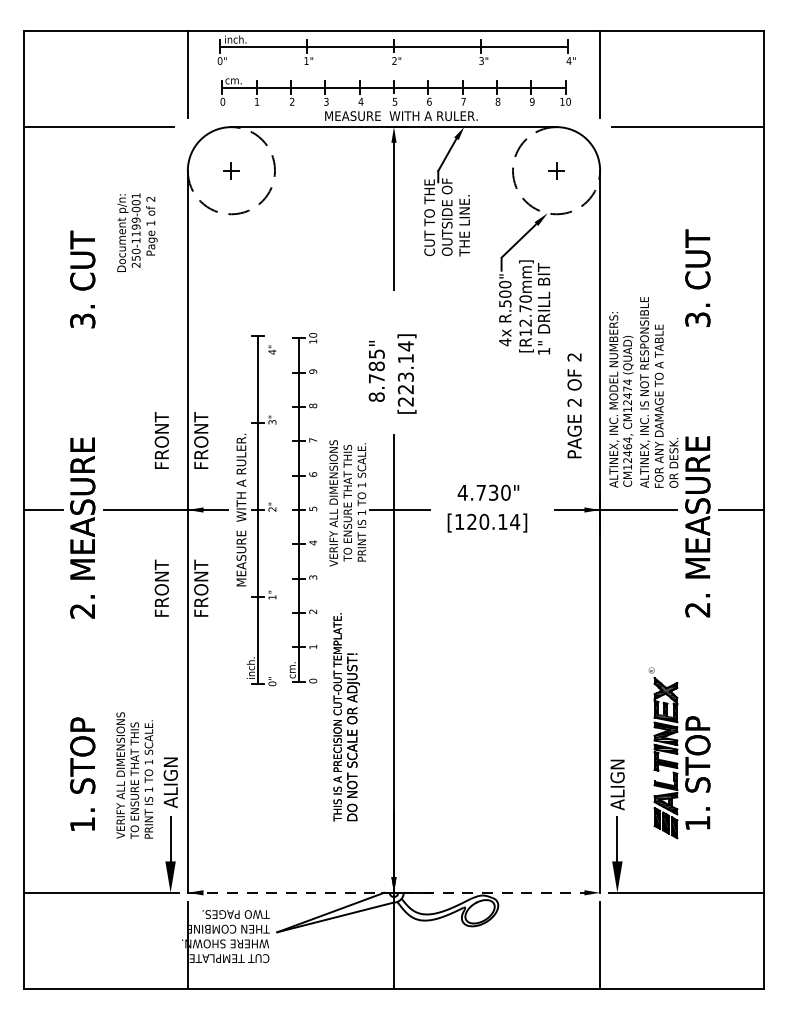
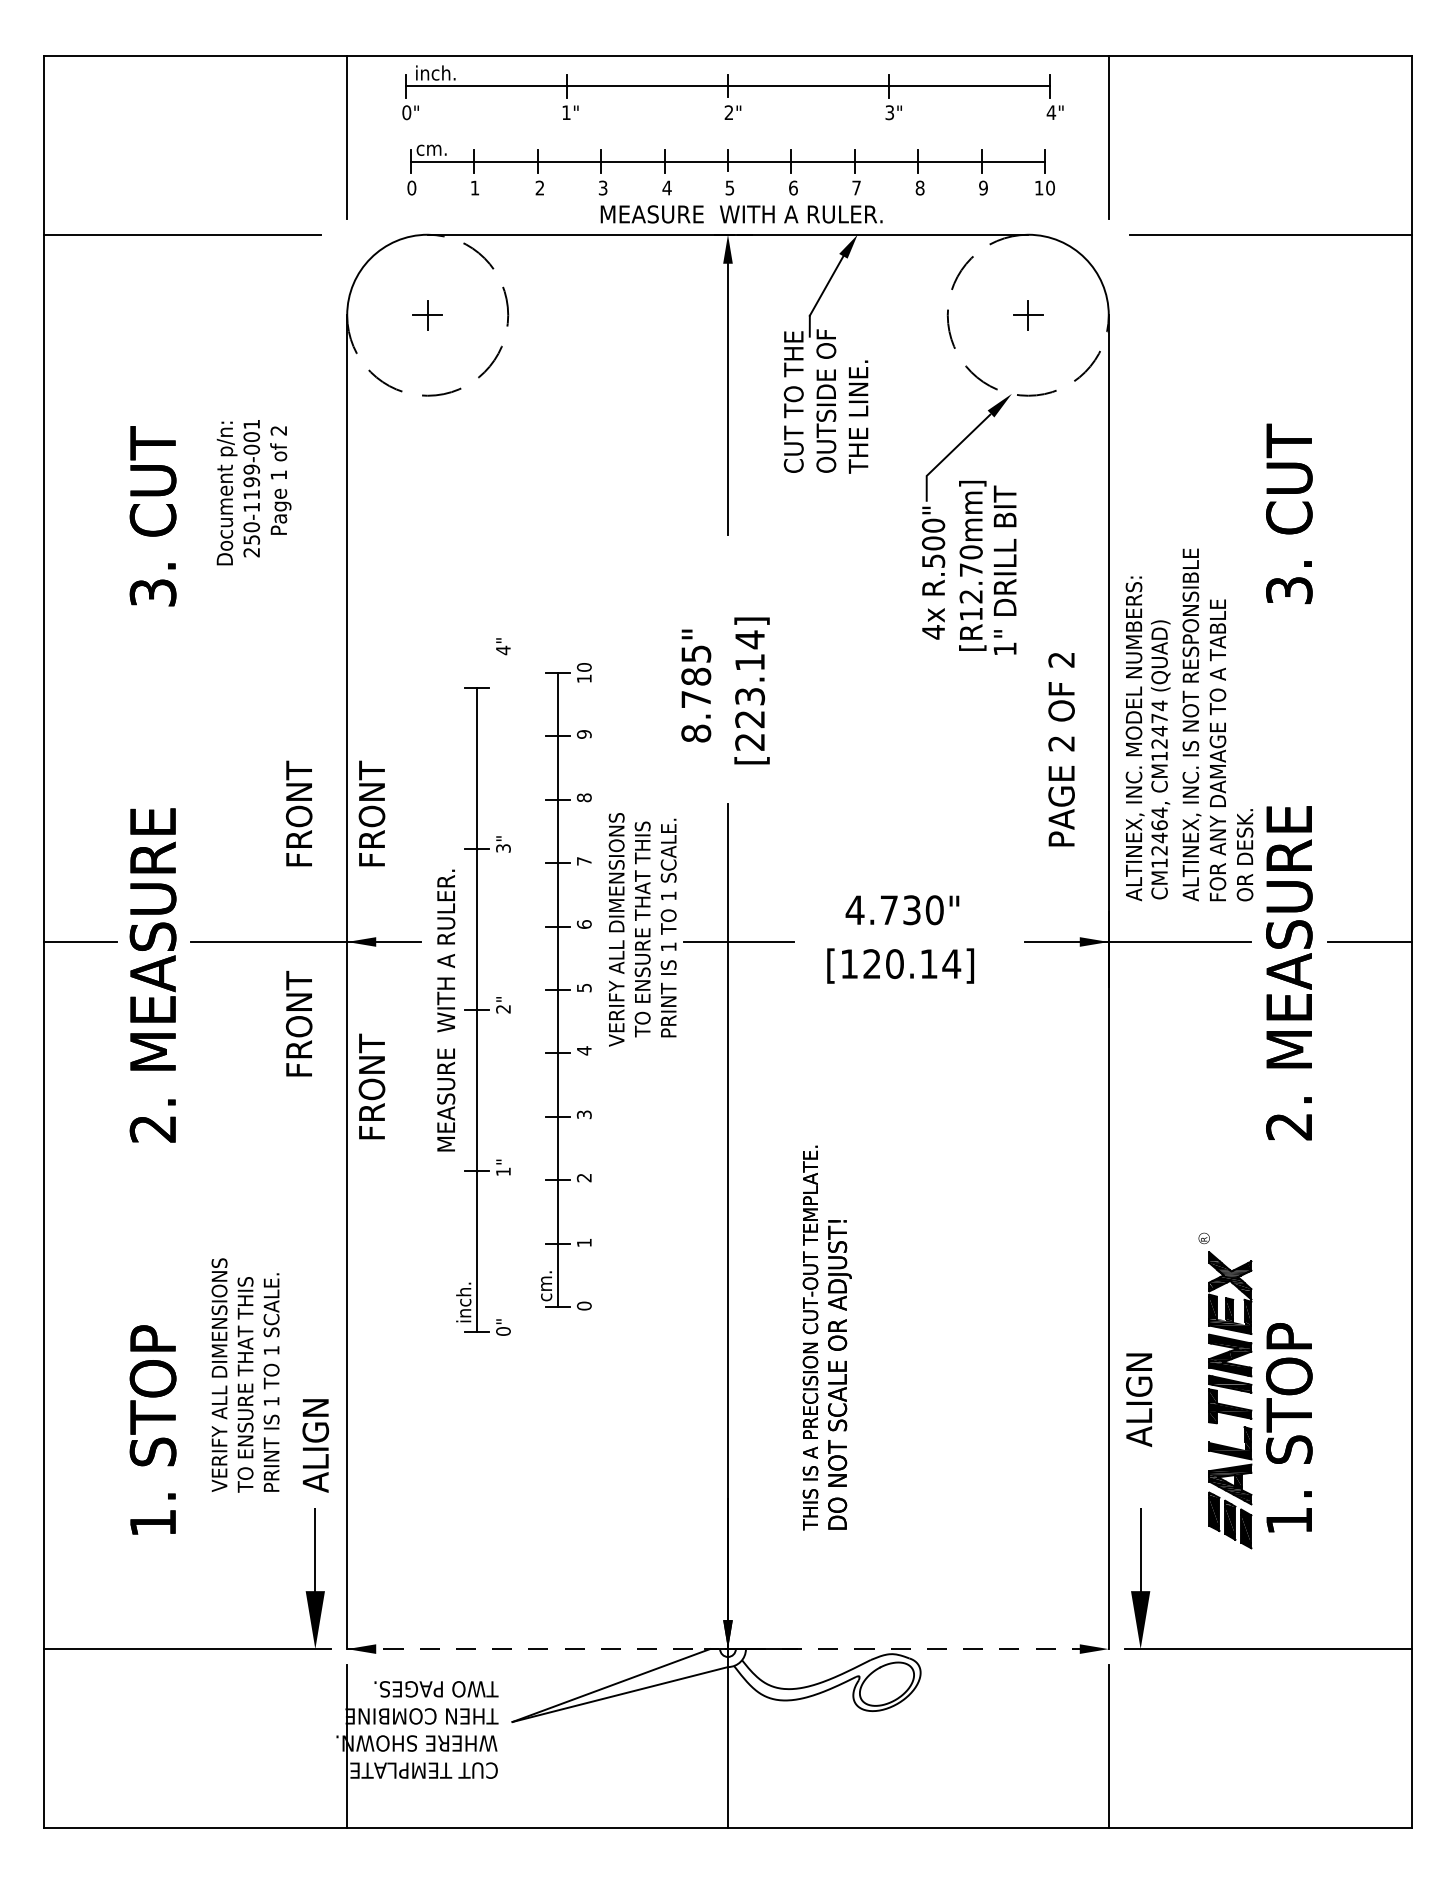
text: (137, 232) -> (254, 492), moved
part: (303, 508) -> (566, 987), moved
part: (256, 510) -> (474, 1011), moved
text: (161, 587) -> (298, 1022), moved
text: (346, 717) -> (826, 1338), moved
text: (134, 775) -> (244, 1375), moved
text: (617, 784) -> (1139, 1399), moved

